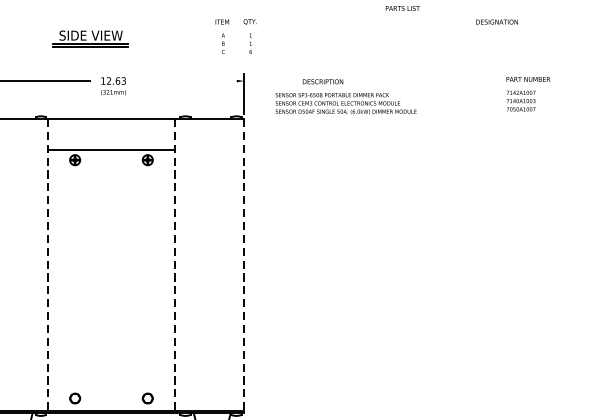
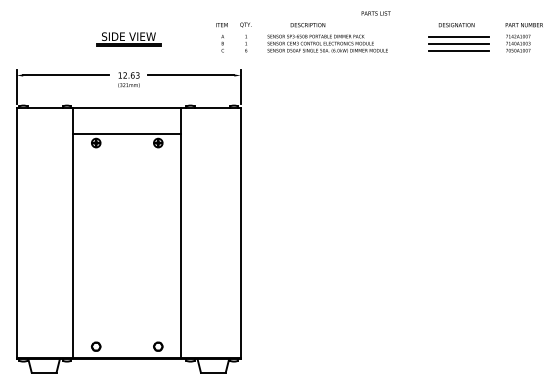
line: (499, 35) -> (458, 36), added
part: (90, 38) -> (128, 39), moved
line: (499, 43) -> (458, 43), added
line: (499, 51) -> (458, 50), added
line: (186, 81) -> (191, 75), added
text: (527, 93) -> (523, 37), moved
text: (345, 96) -> (327, 37), moved
line: (48, 264) -> (73, 232), dashed -> solid
line: (174, 264) -> (181, 232), dashed -> solid
line: (244, 266) -> (240, 233), dashed -> solid

